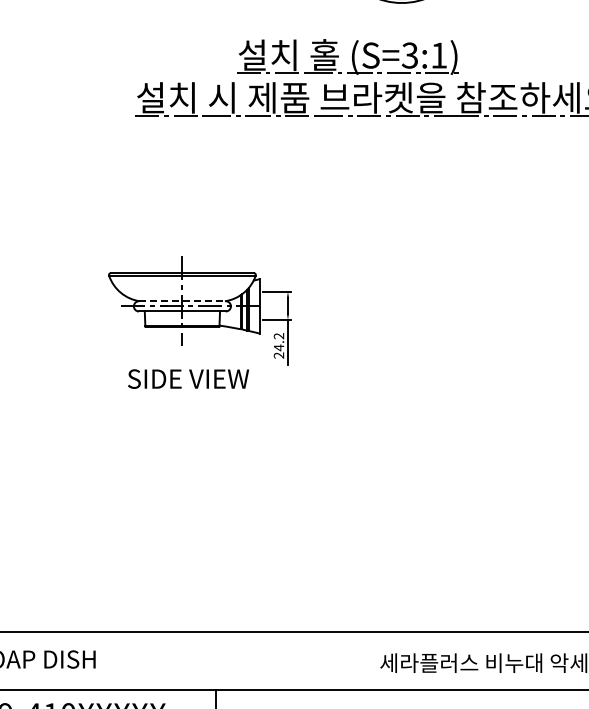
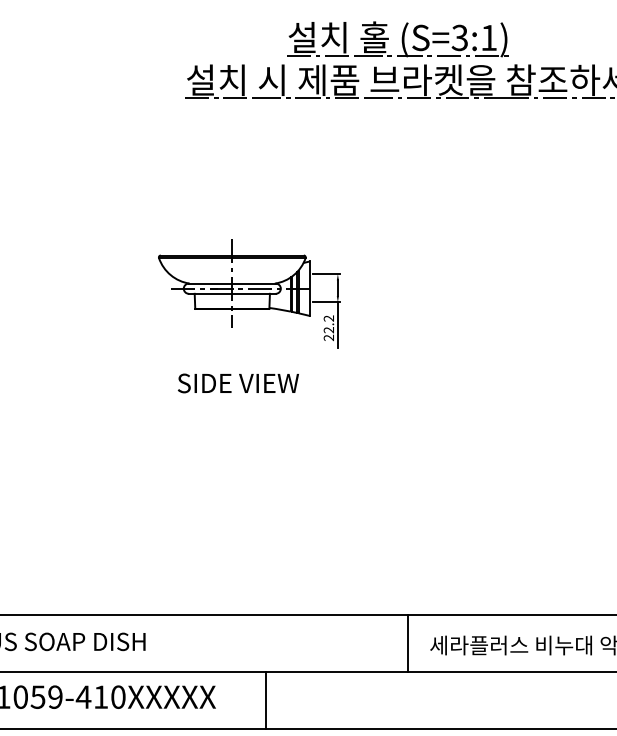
line: (182, 301) -> (232, 283), dashed -> solid
text: (278, 347) -> (328, 329), 24.2 -> 22.2
text: (187, 379) -> (237, 383), moved
line: (358, 660) -> (408, 642), added

